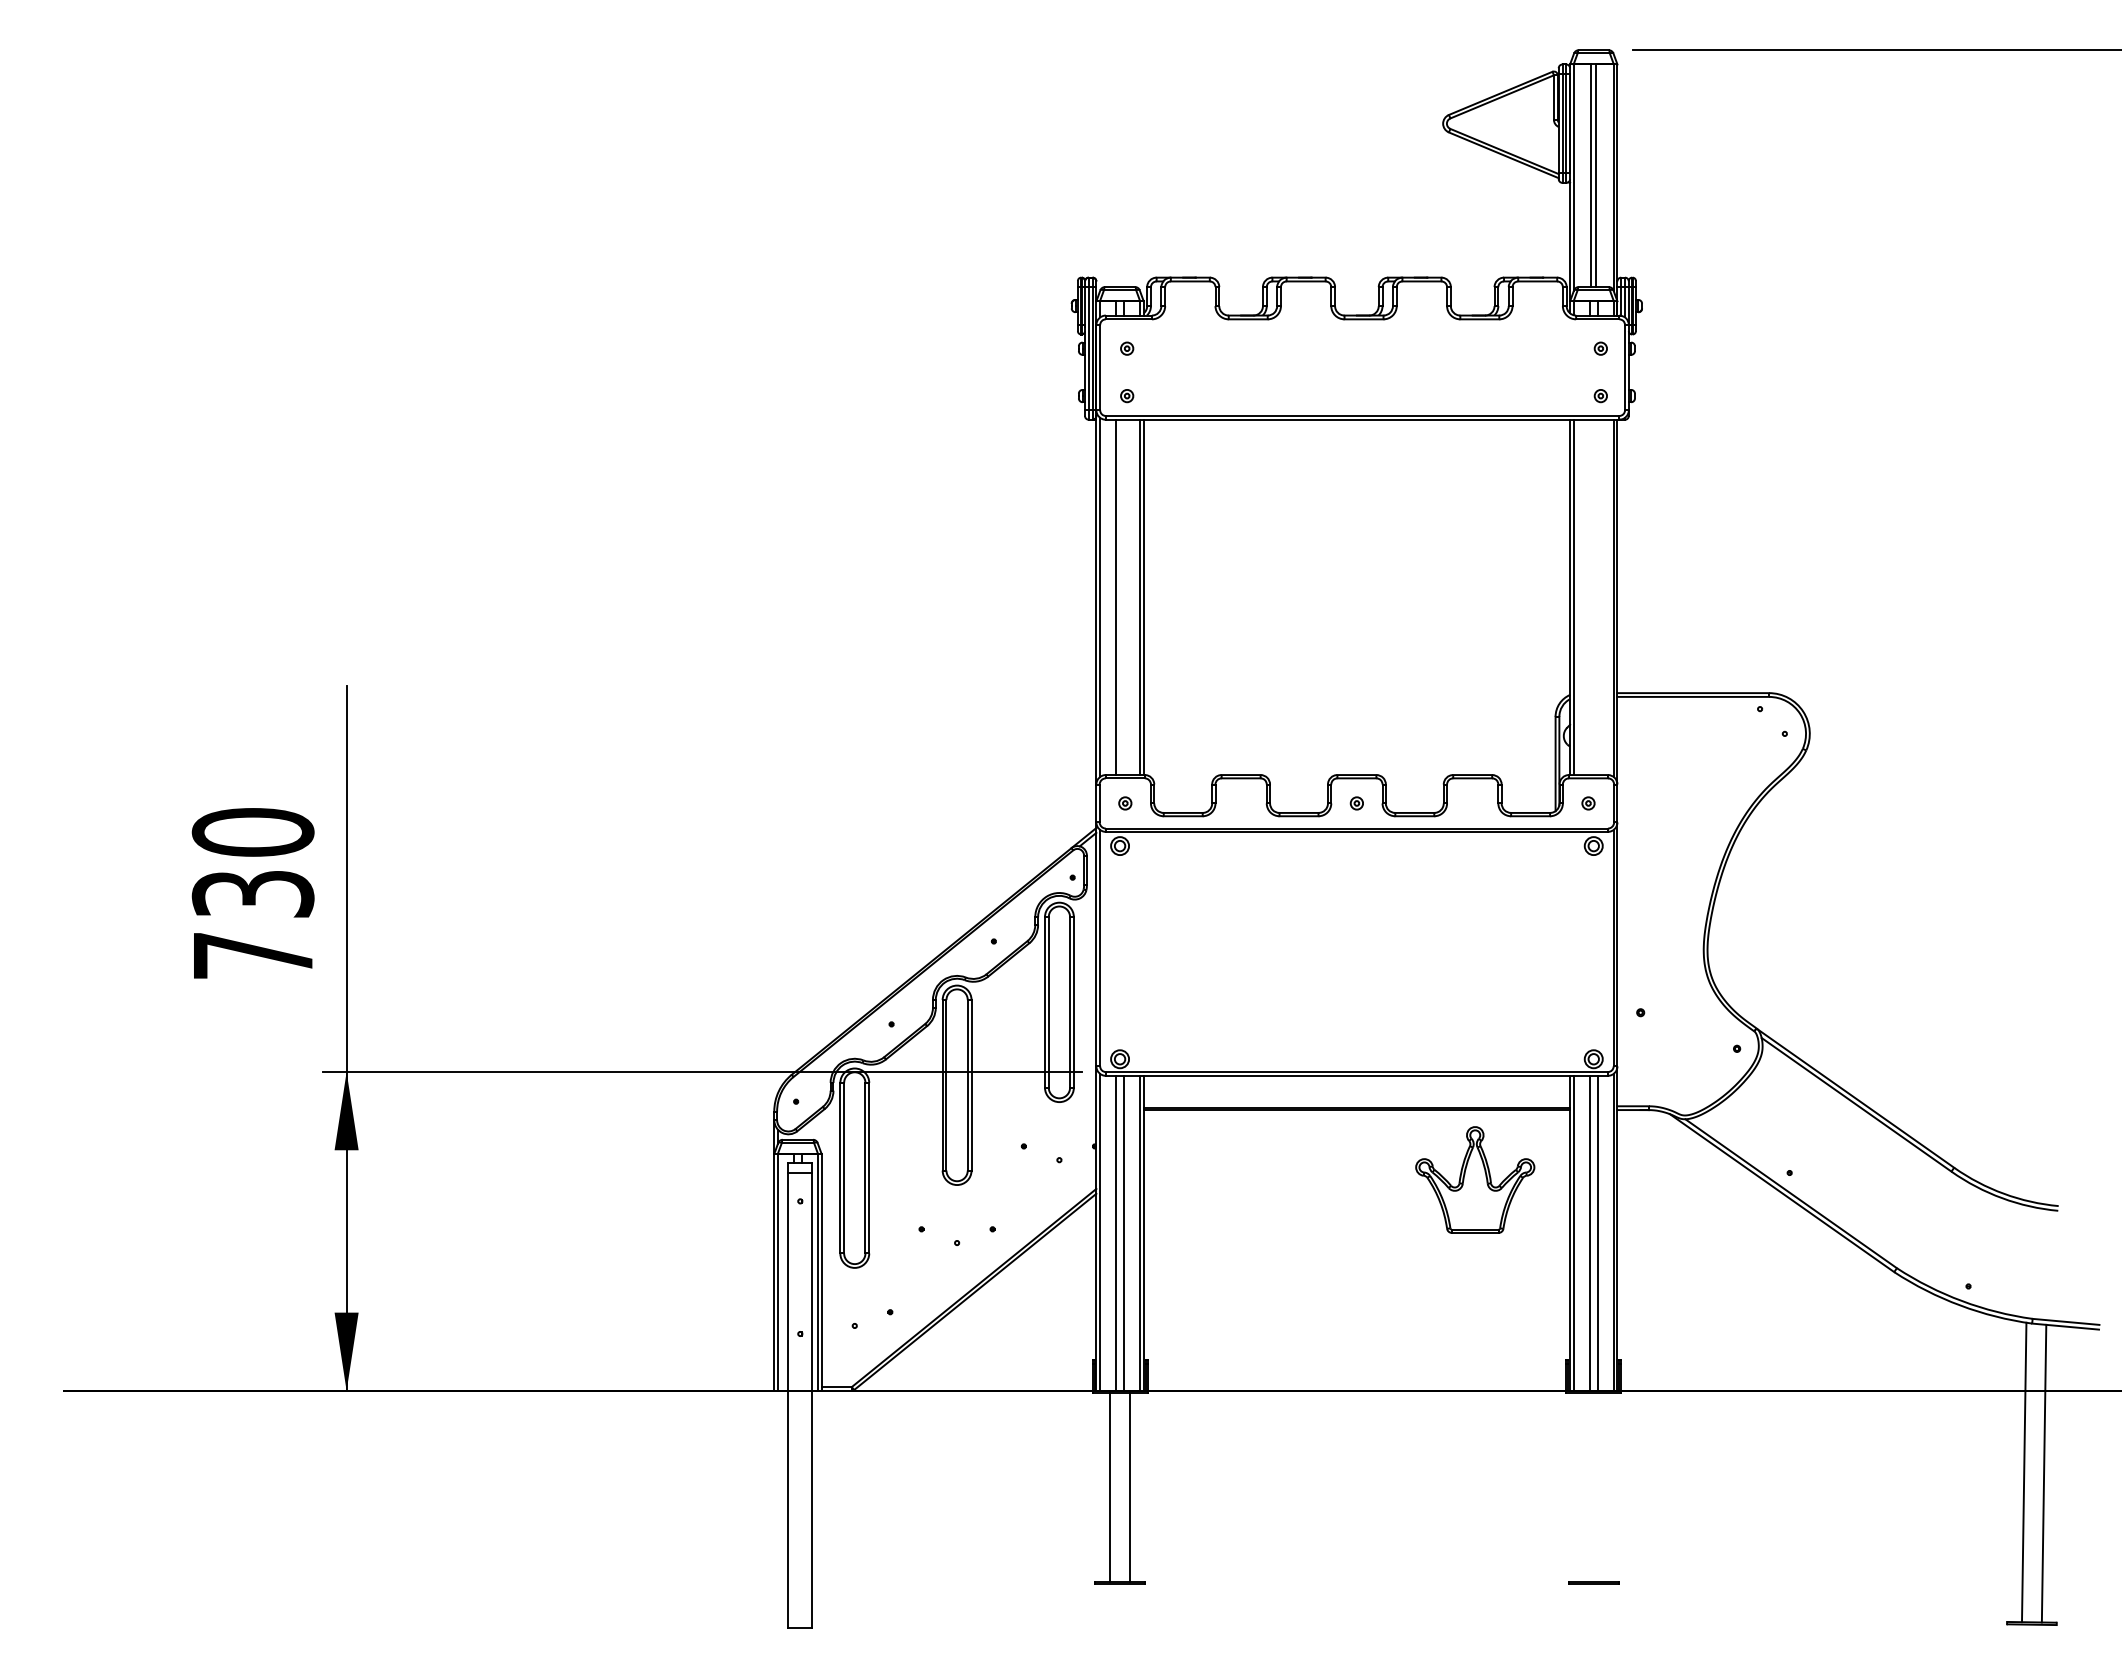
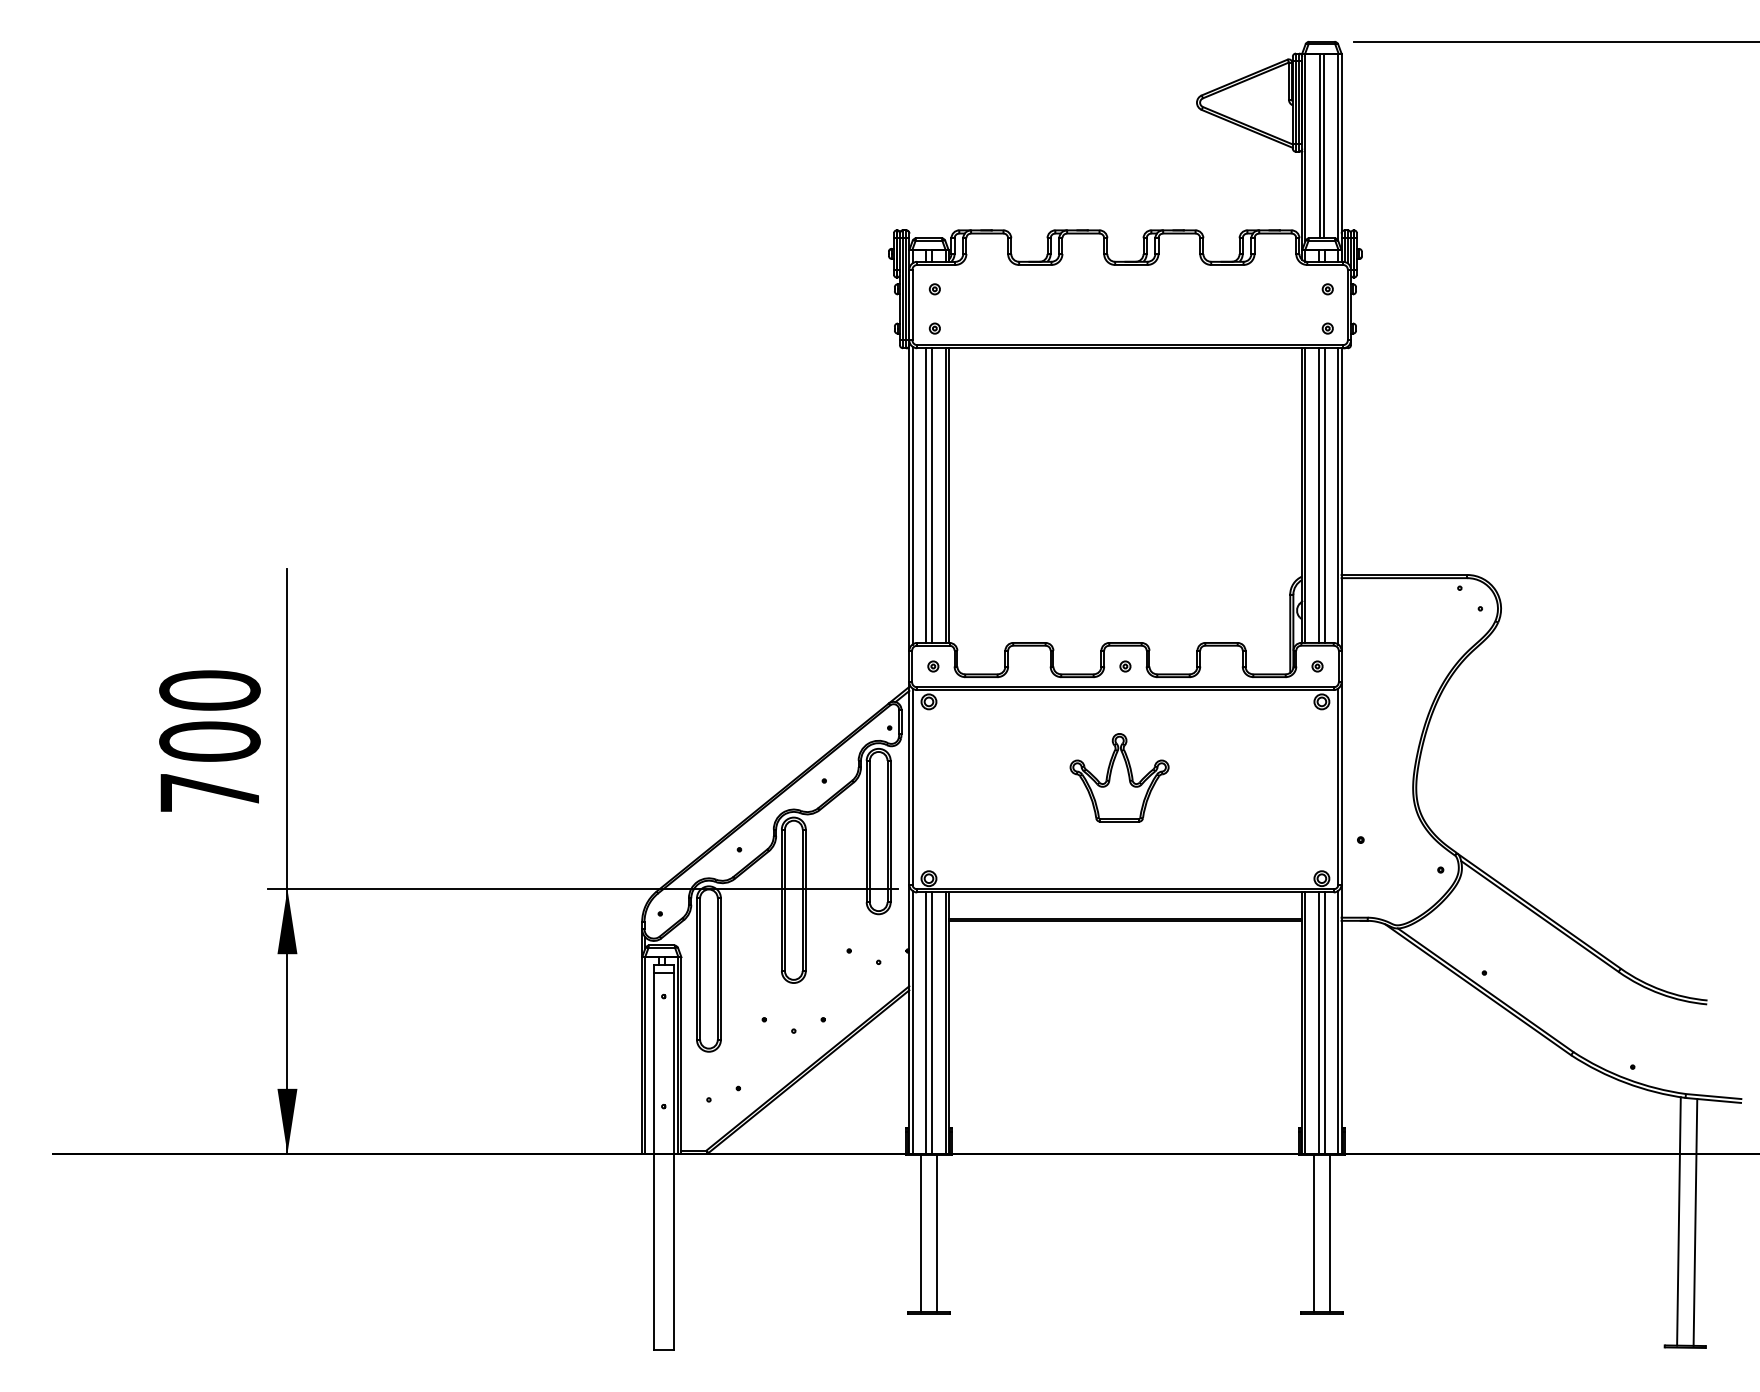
line: (1124, 597) -> (932, 495), added
line: (1589, 597) -> (1318, 495), added
line: (1598, 597) -> (1325, 495), added
text: (252, 893) -> (209, 741), 730 -> 700
part: (1475, 1179) -> (1119, 777), moved
line: (1583, 1487) -> (1313, 1233), added
line: (1604, 1487) -> (1330, 1233), added

